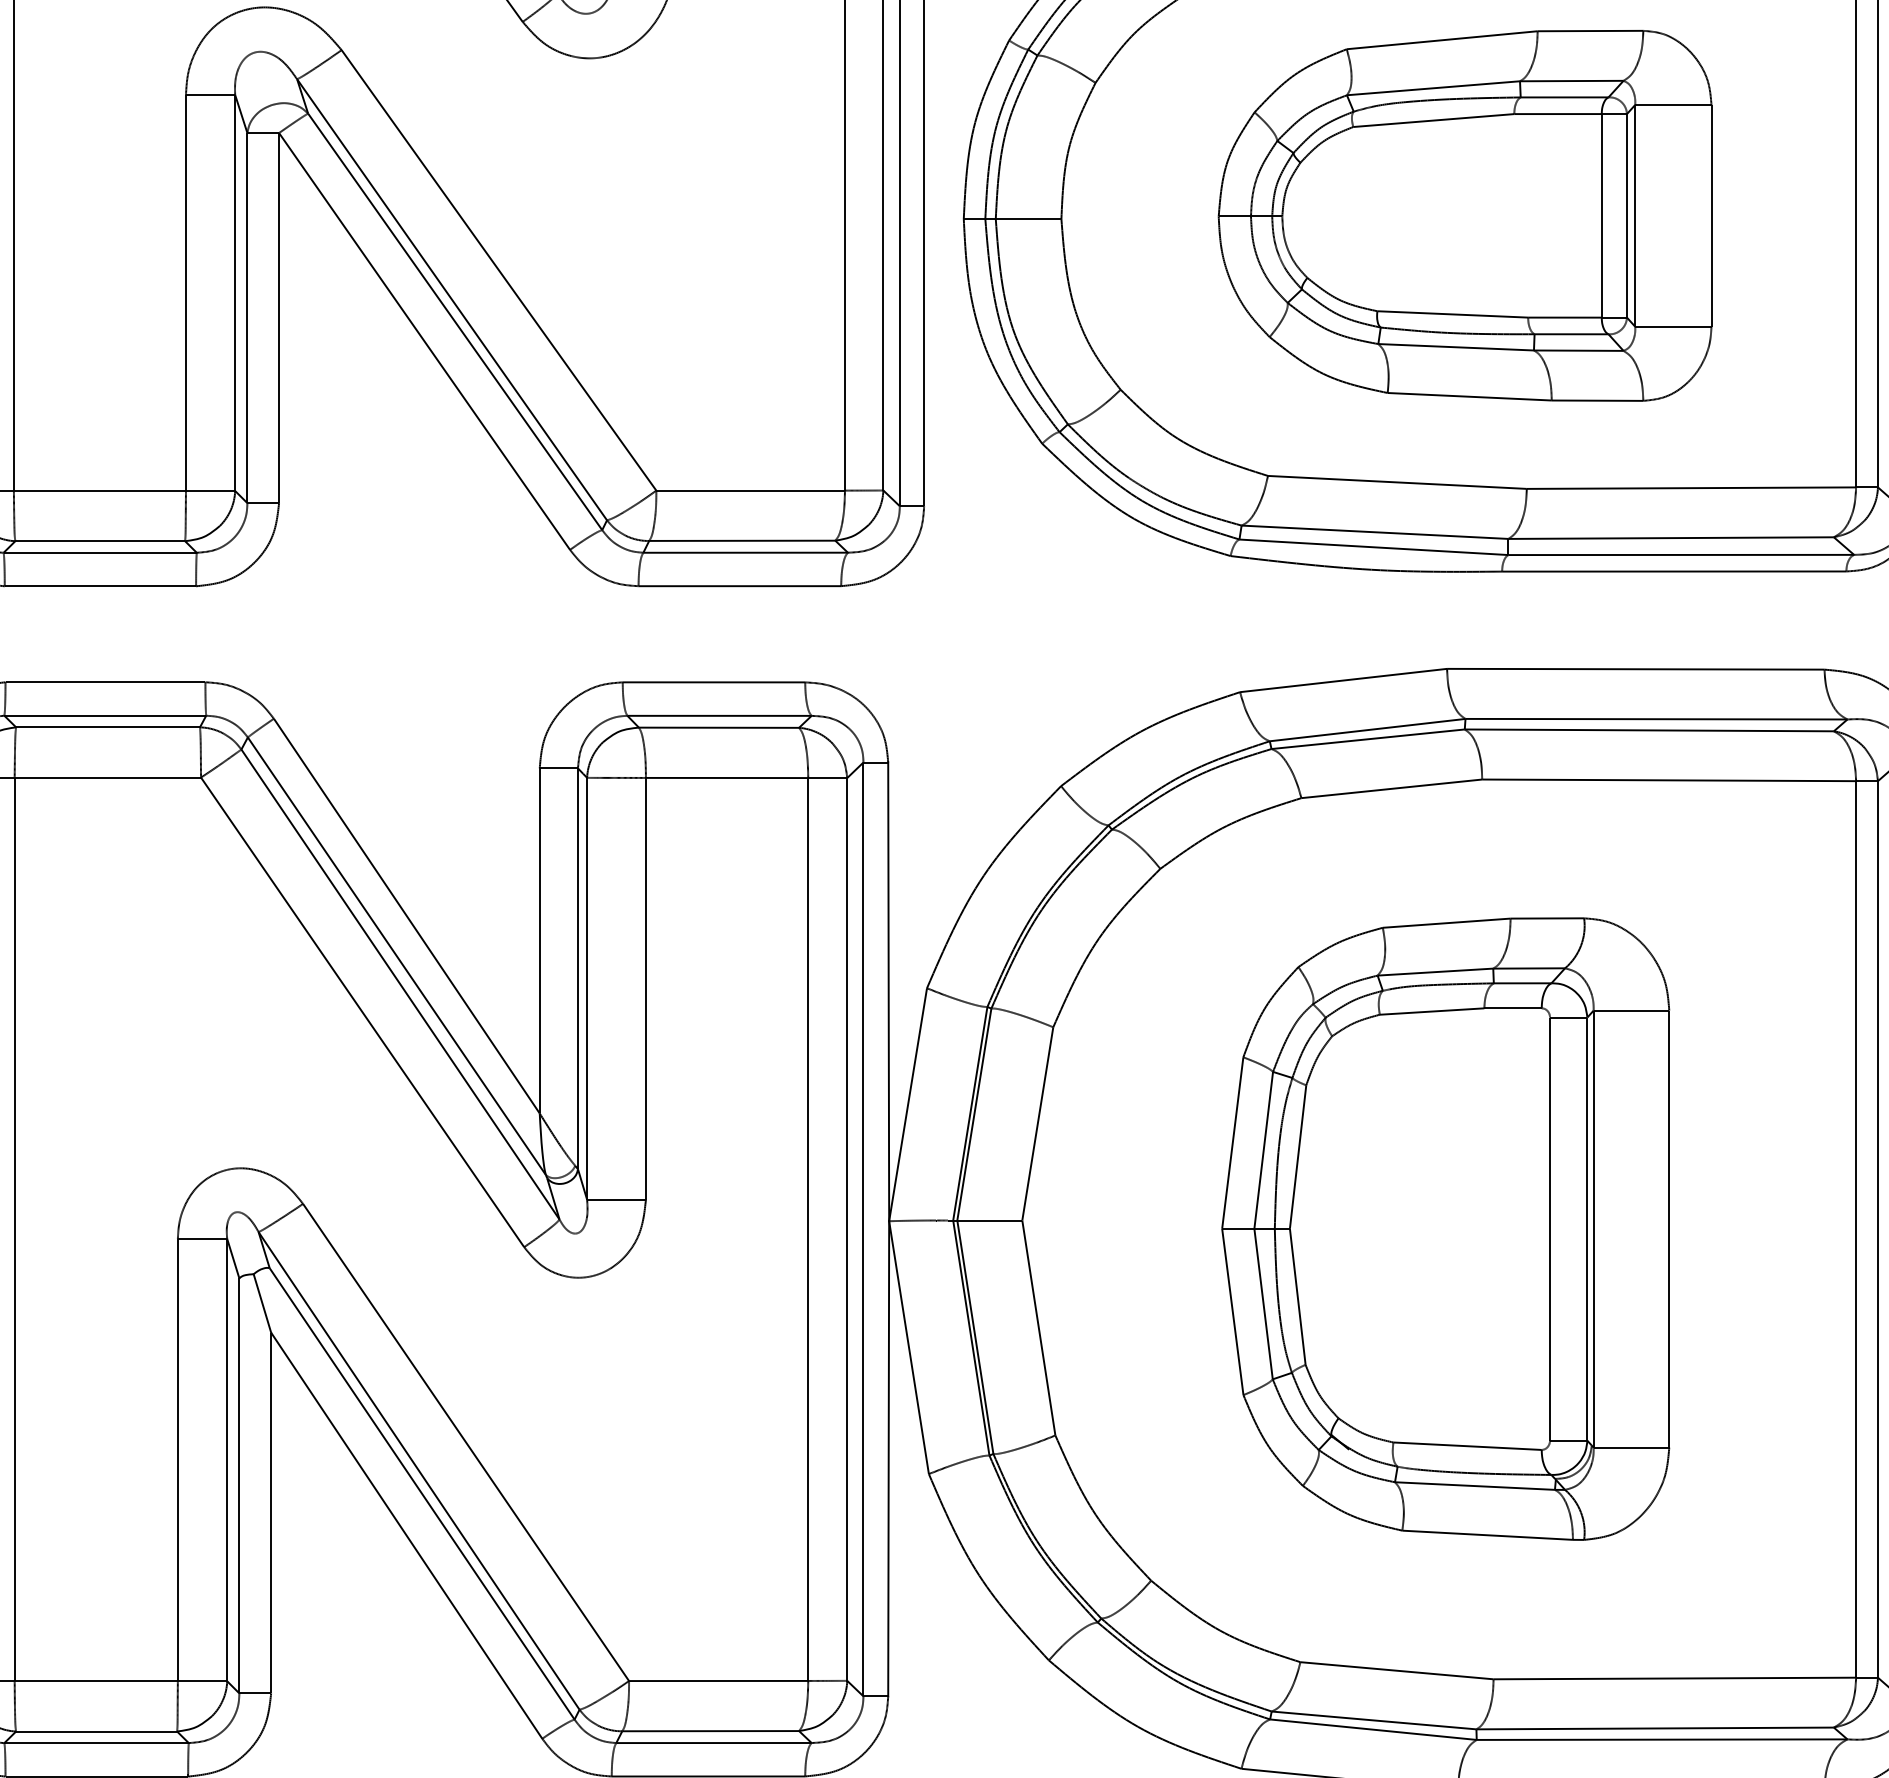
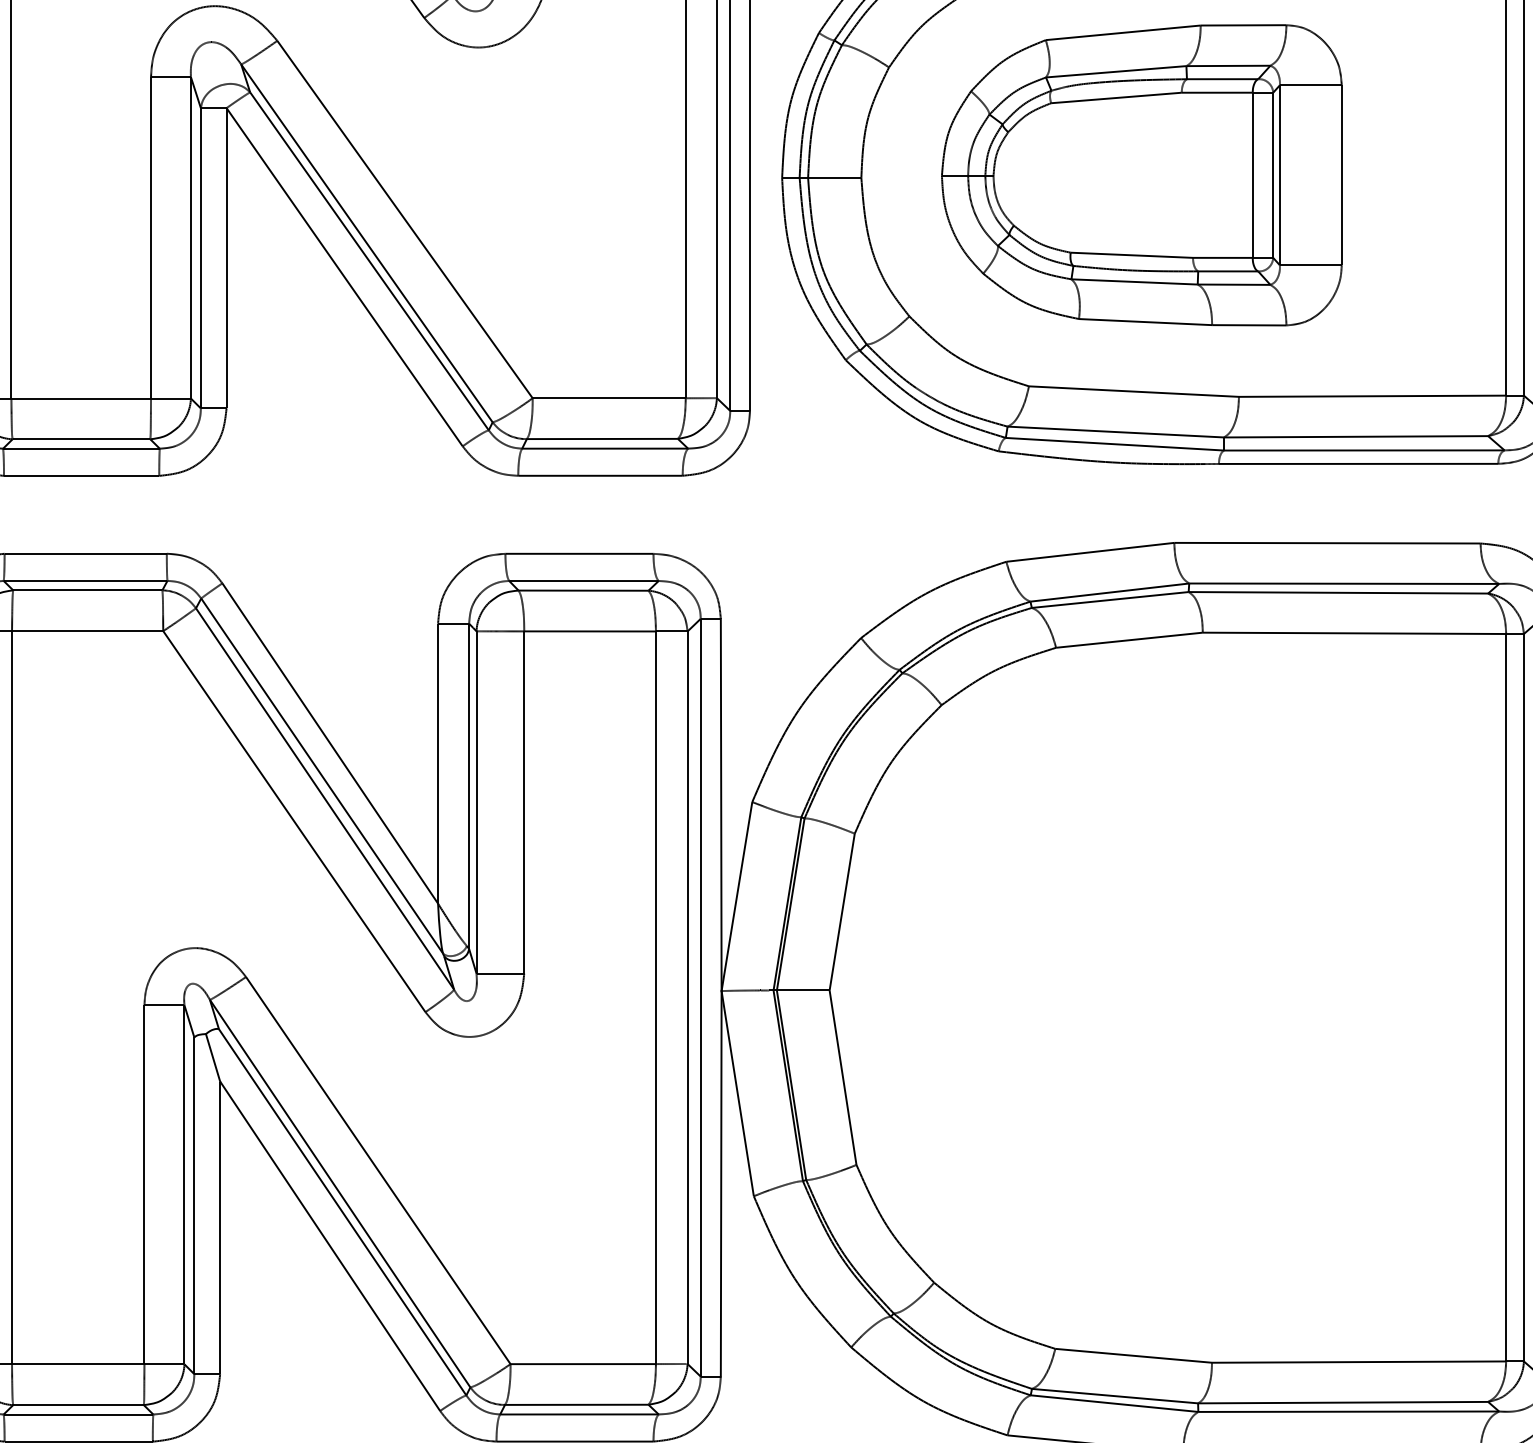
part: (1464, 215) -> (1141, 175), moved
part: (1445, 1228) -> (1173, 996), removed

